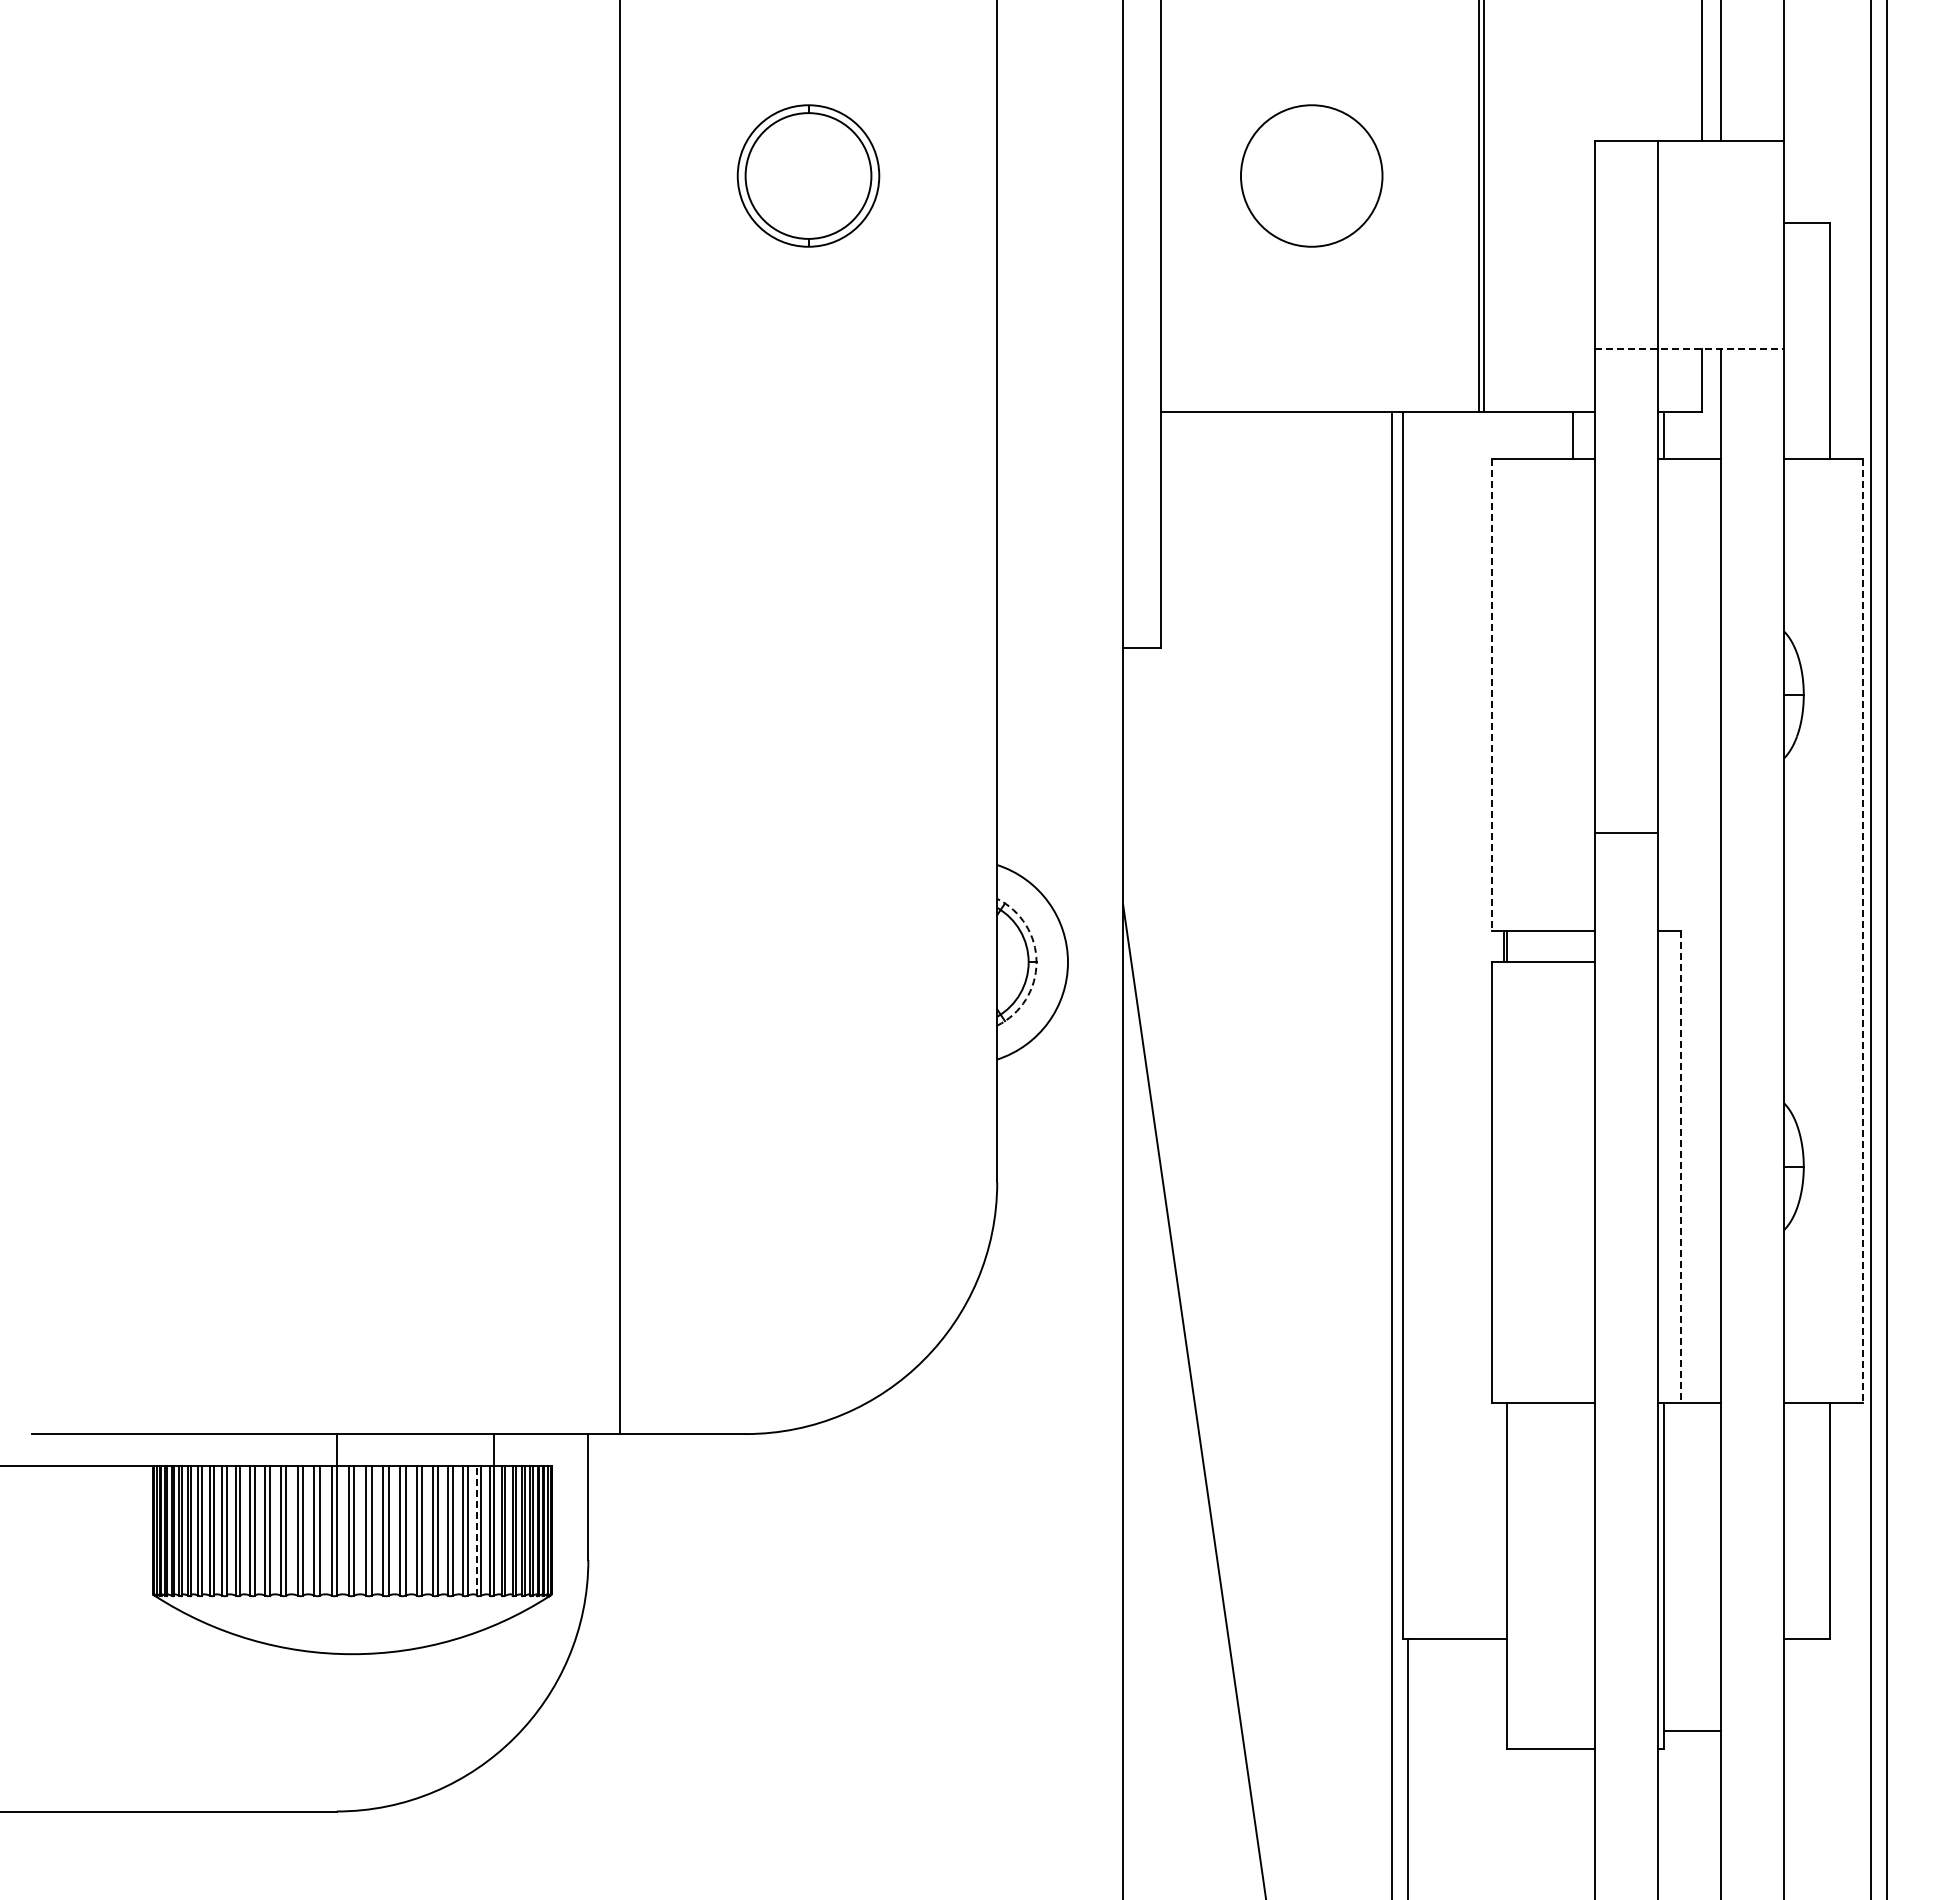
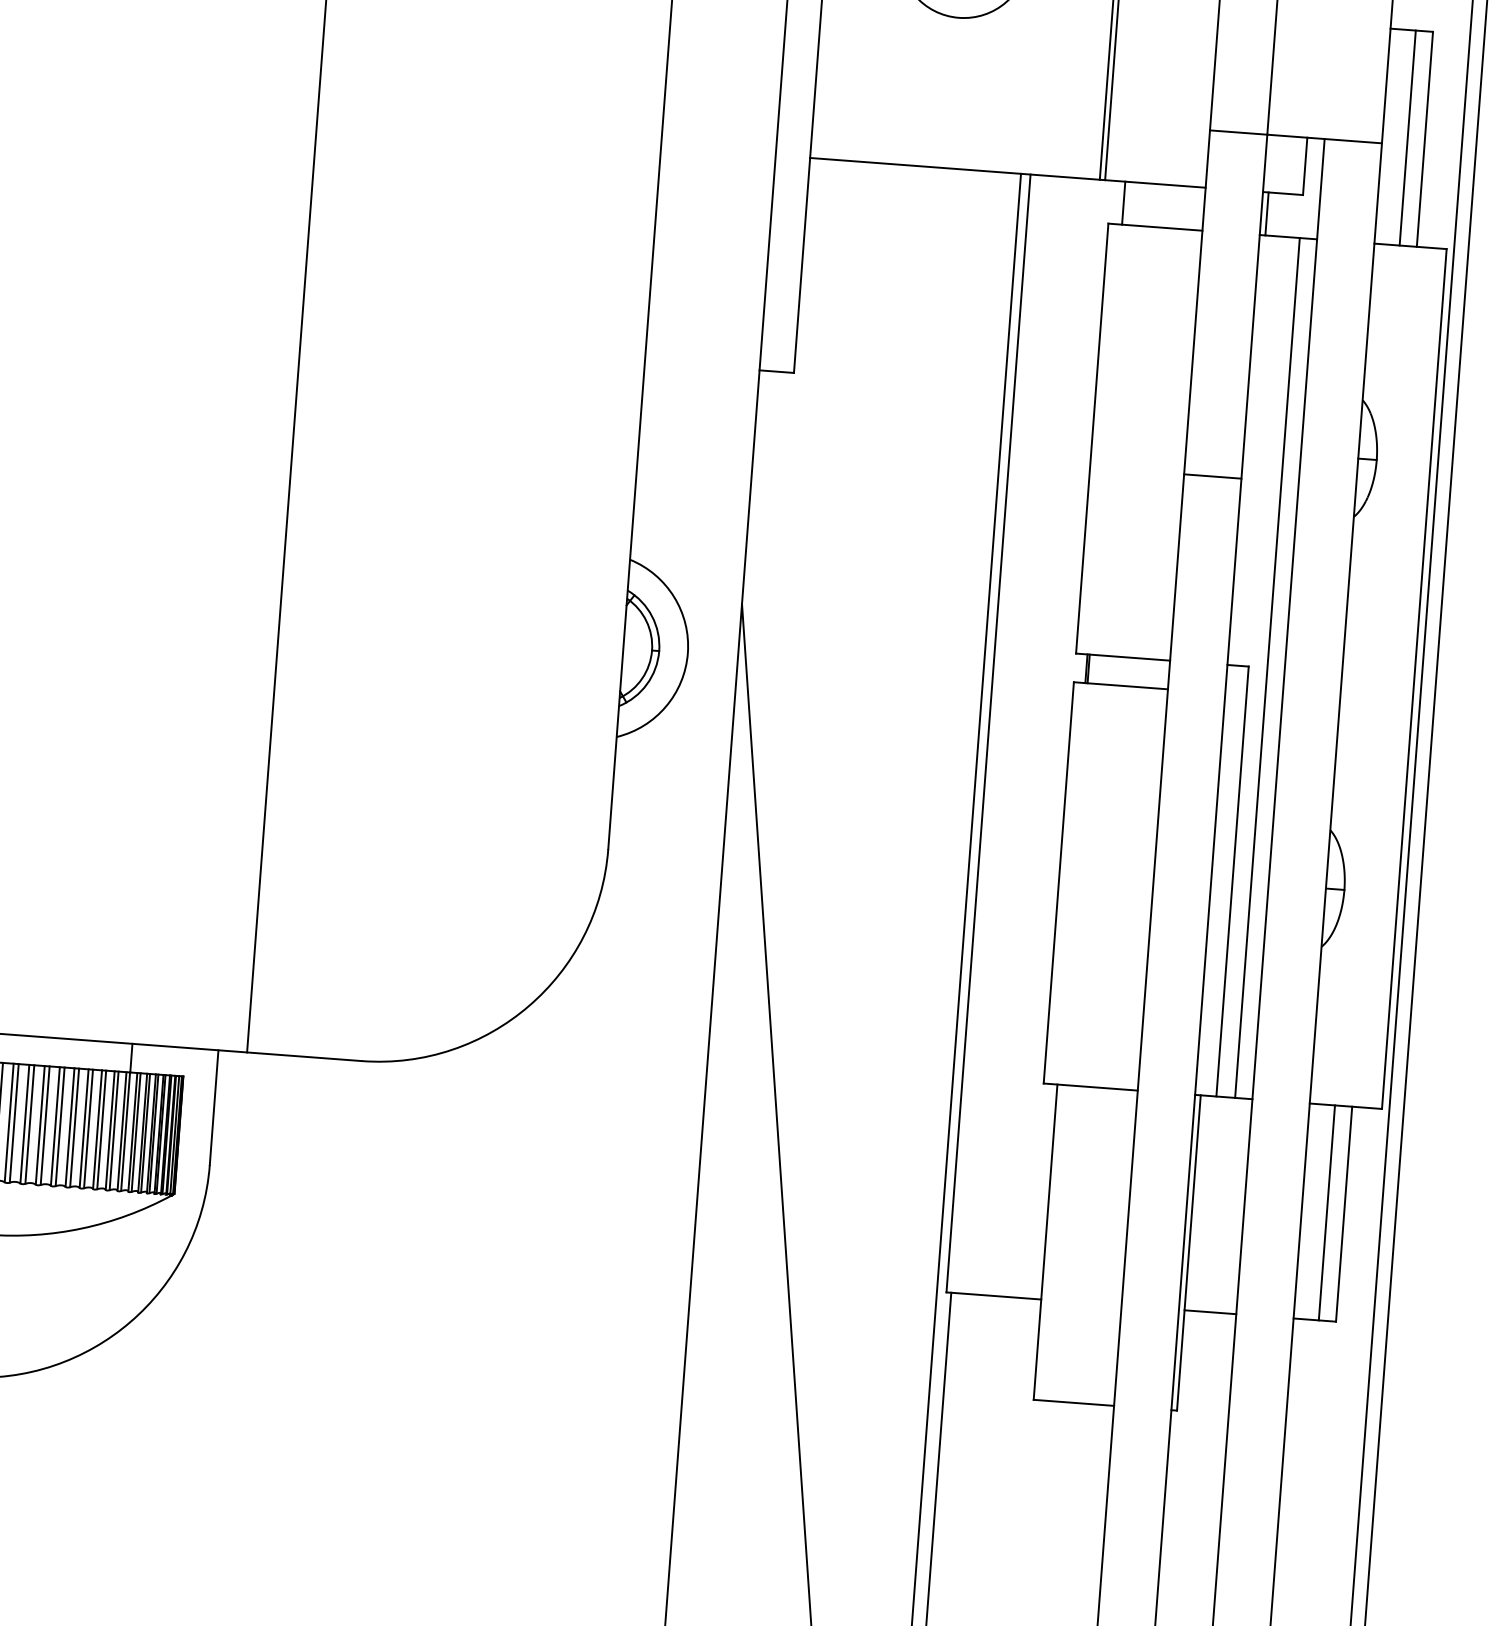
line: (1811, 341) -> (1407, 138), added
line: (1689, 349) -> (1296, 137), dashed -> solid
line: (1572, 435) -> (1123, 203), moved
line: (1491, 694) -> (1092, 438), dashed -> solid
line: (1625, 833) -> (1212, 476), moved
line: (1701, 930) -> (1267, 667), added
line: (1862, 930) -> (1414, 678), dashed -> solid
arc: (1036, 962) -> (659, 651), dashed -> solid
line: (1681, 1166) -> (1232, 881), dashed -> solid
line: (1811, 1520) -> (1327, 1212), added
line: (476, 1530) -> (109, 1130), dashed -> solid
line: (1691, 1730) -> (1209, 1312), moved

